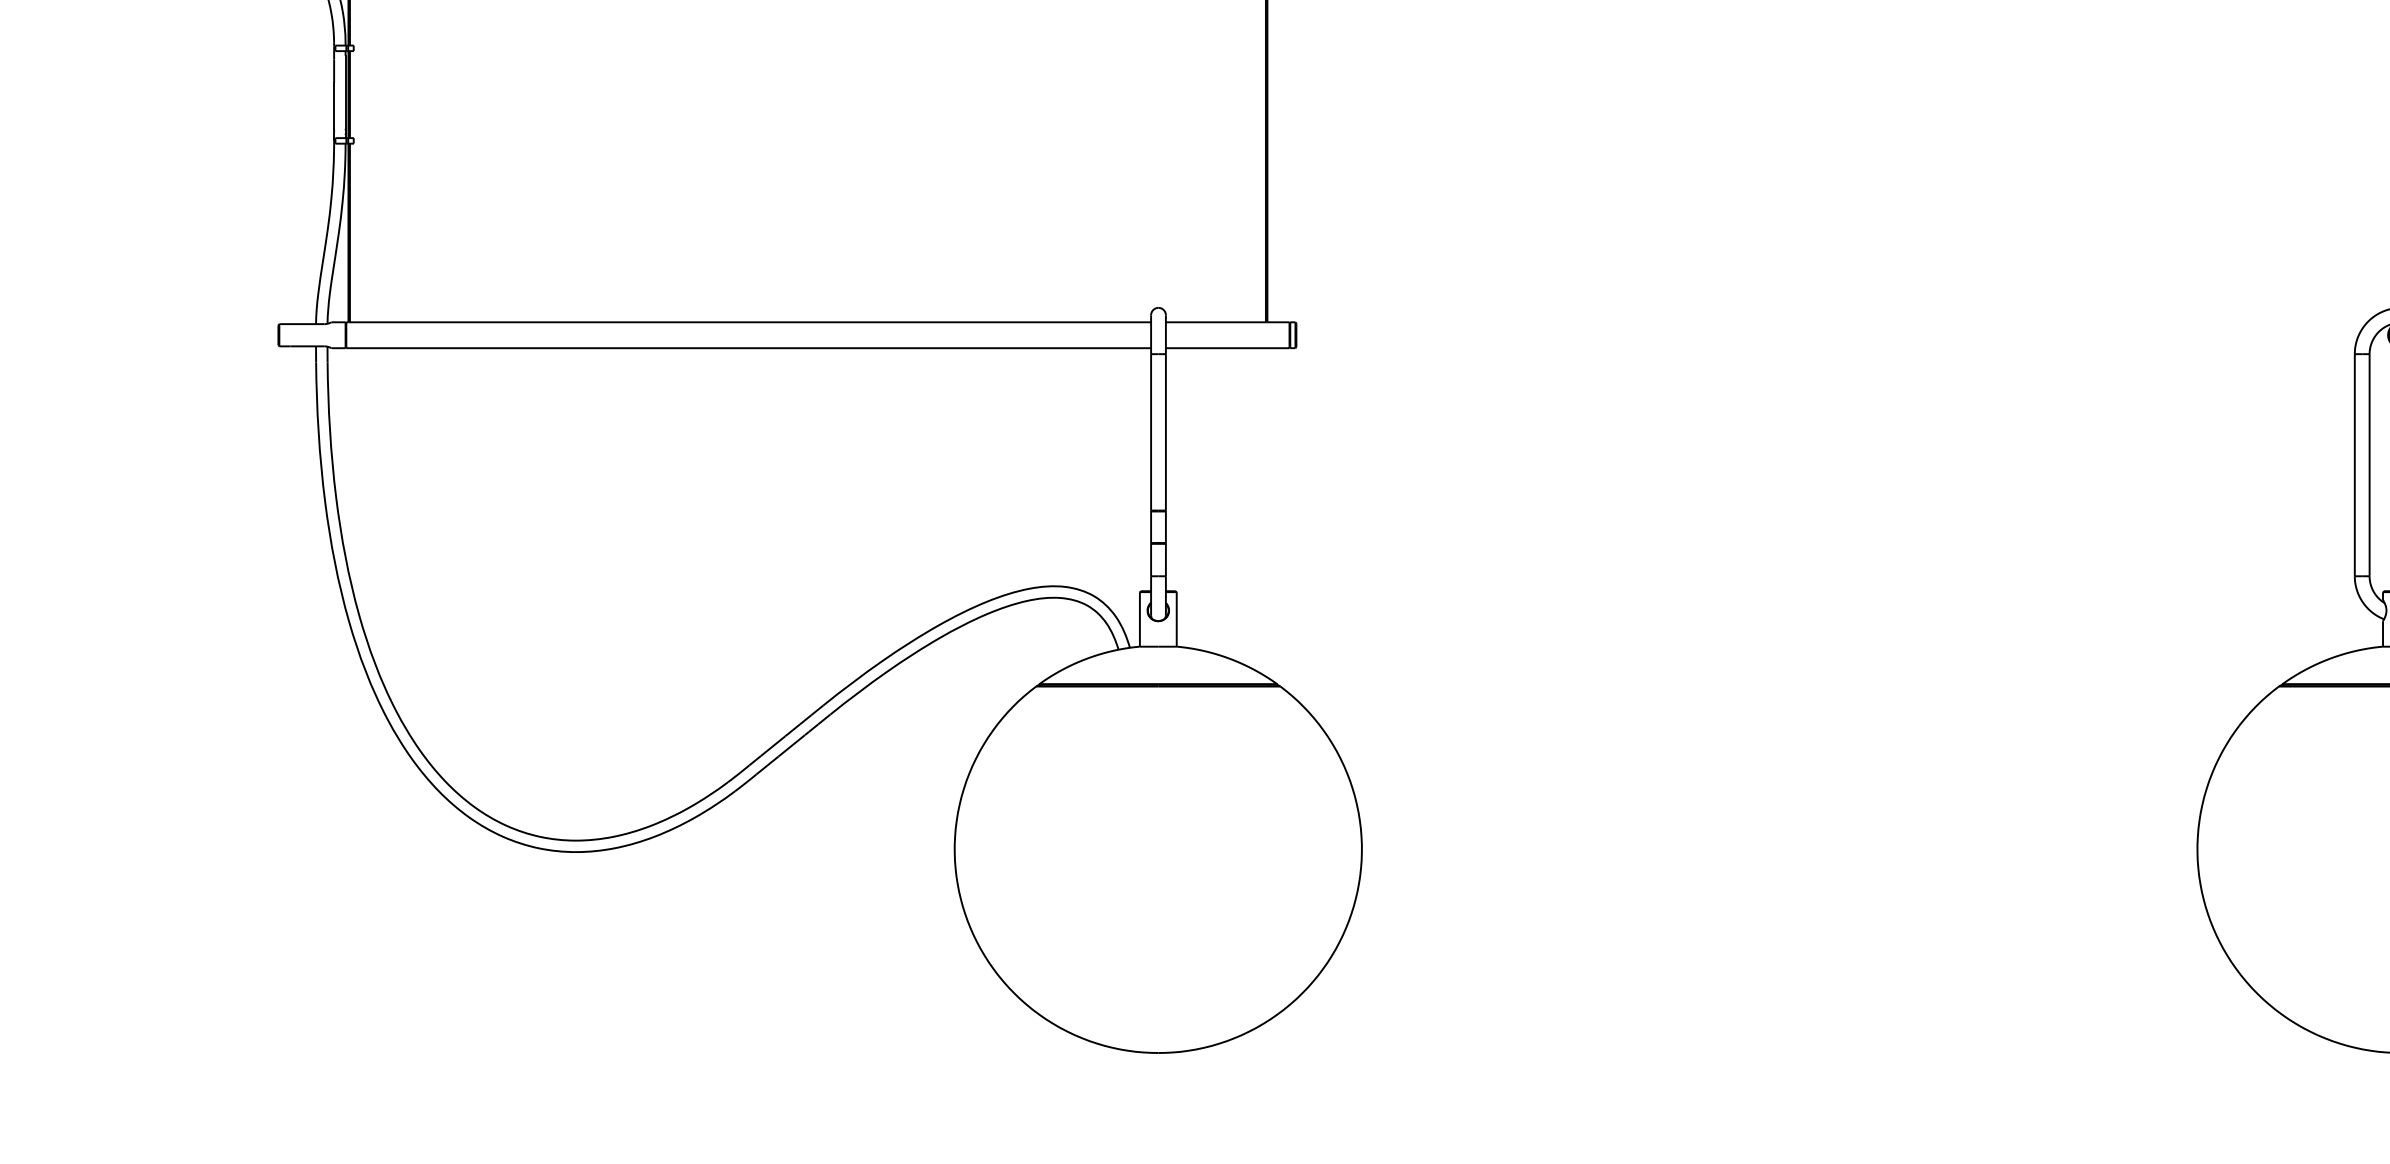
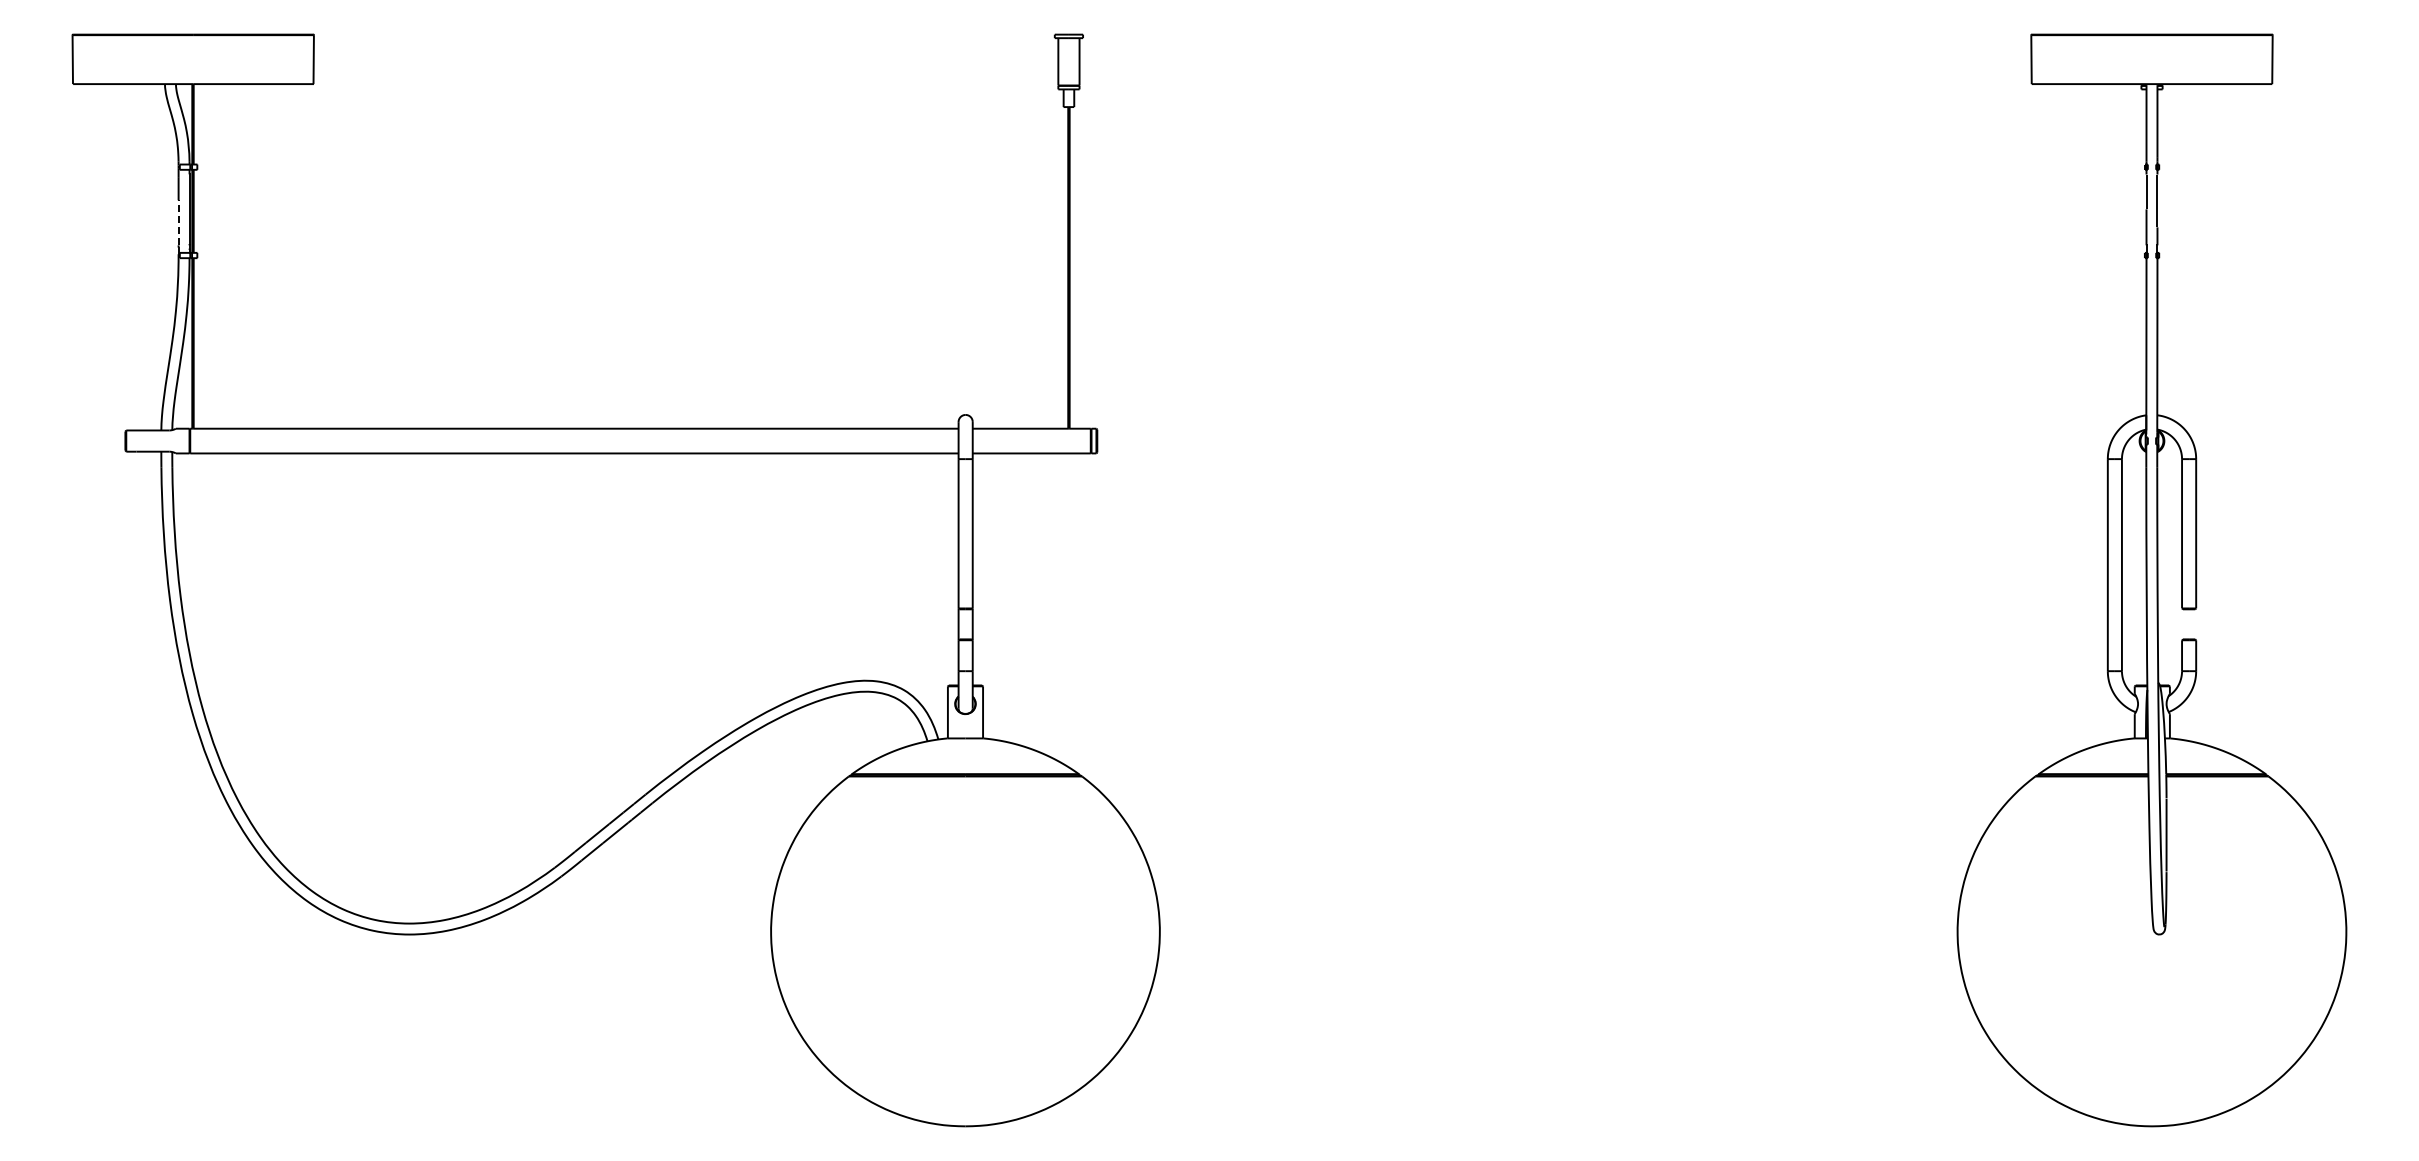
line: (334, 106) -> (178, 222), solid -> dashed

